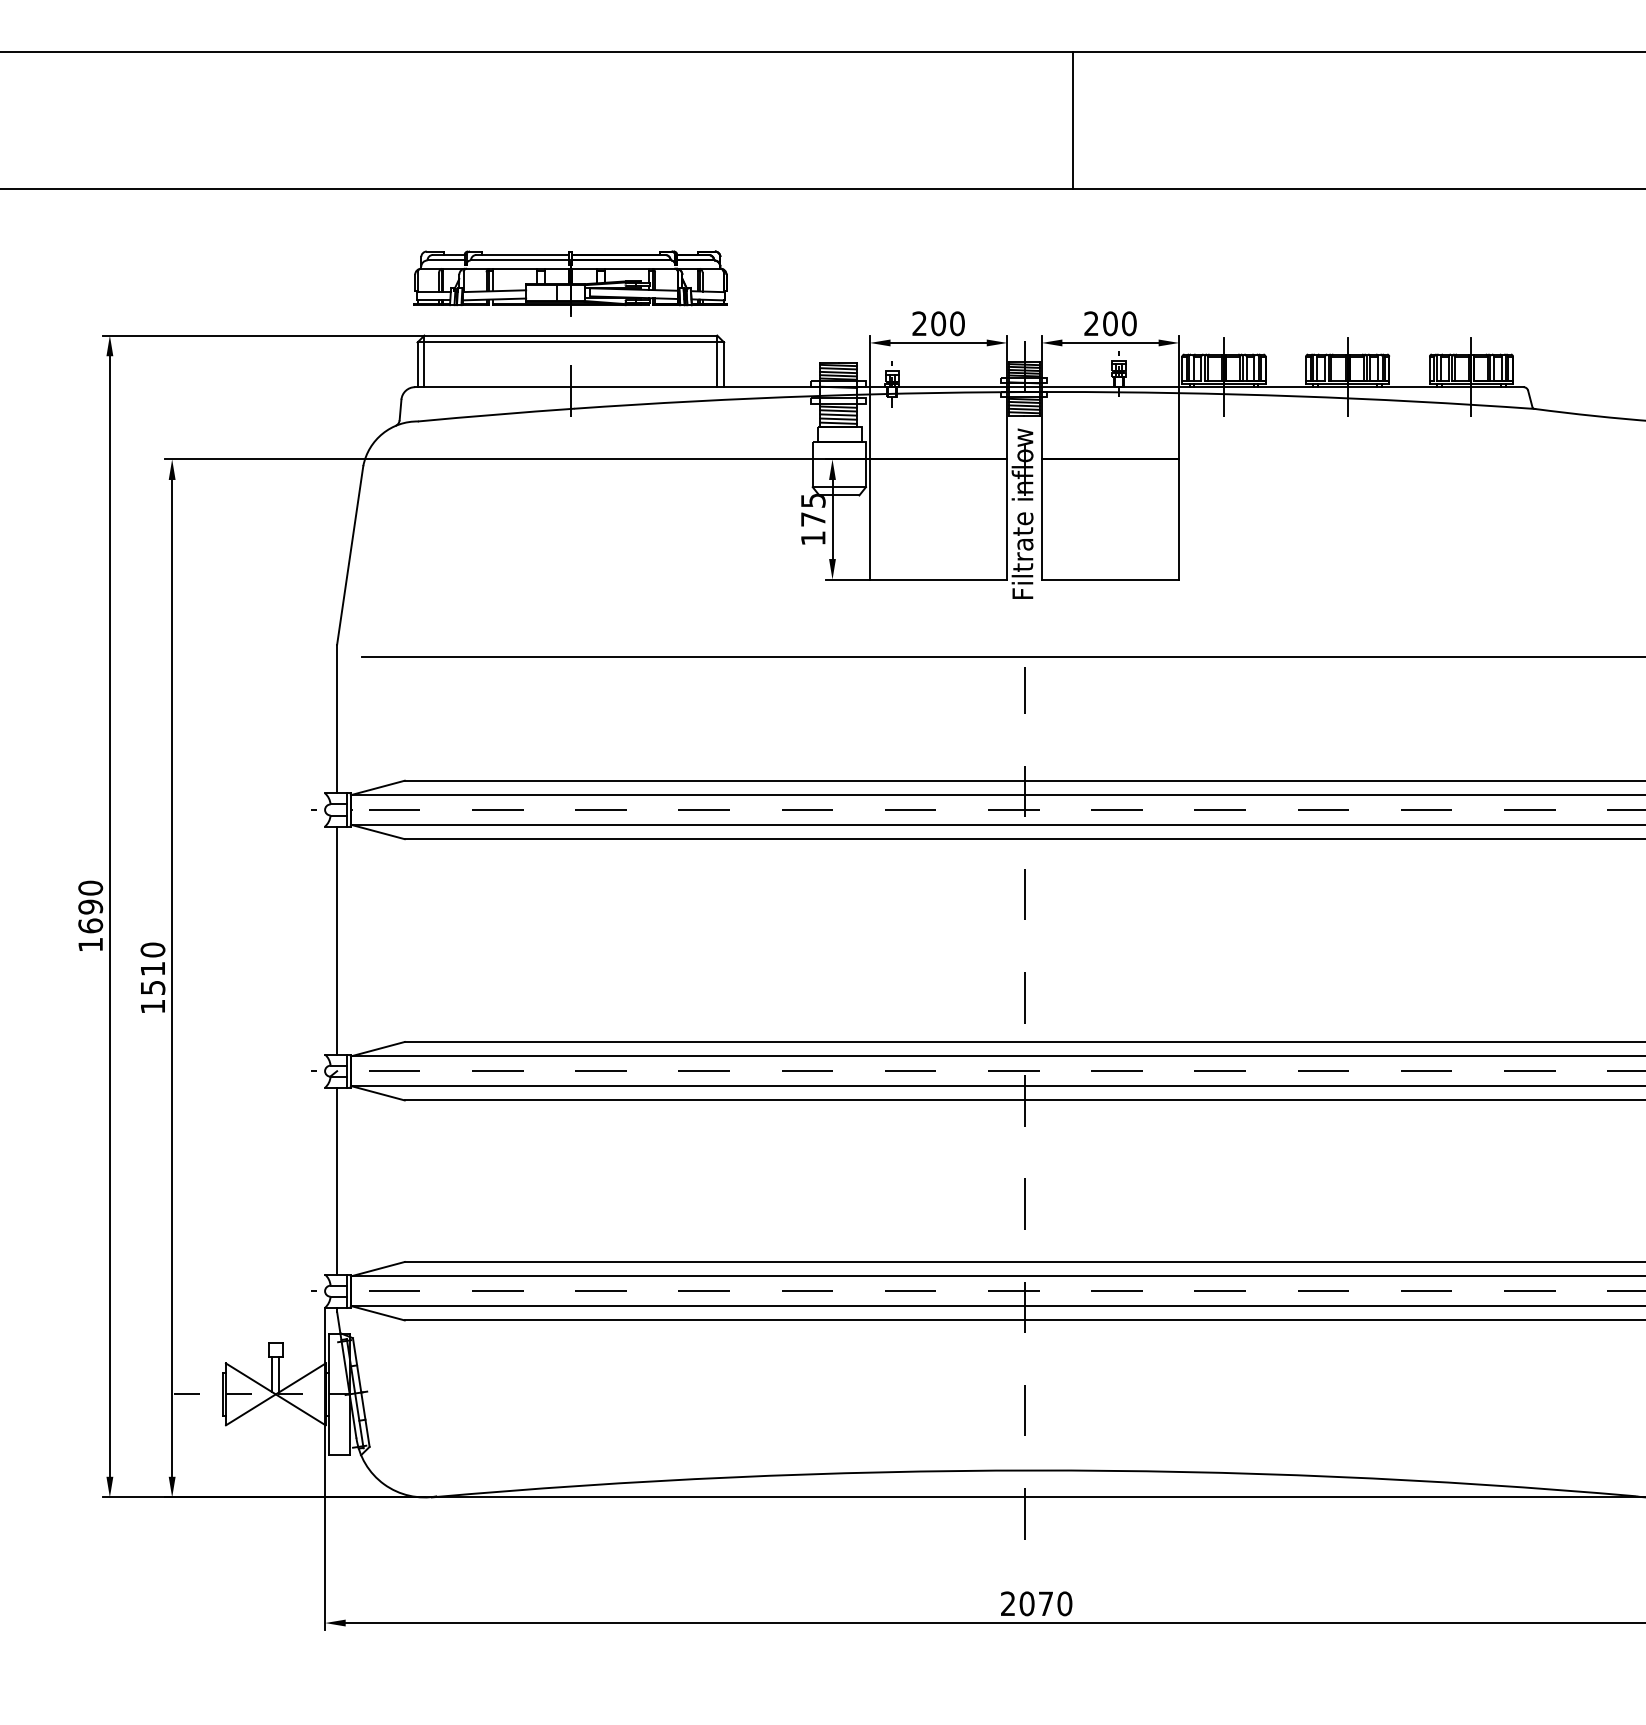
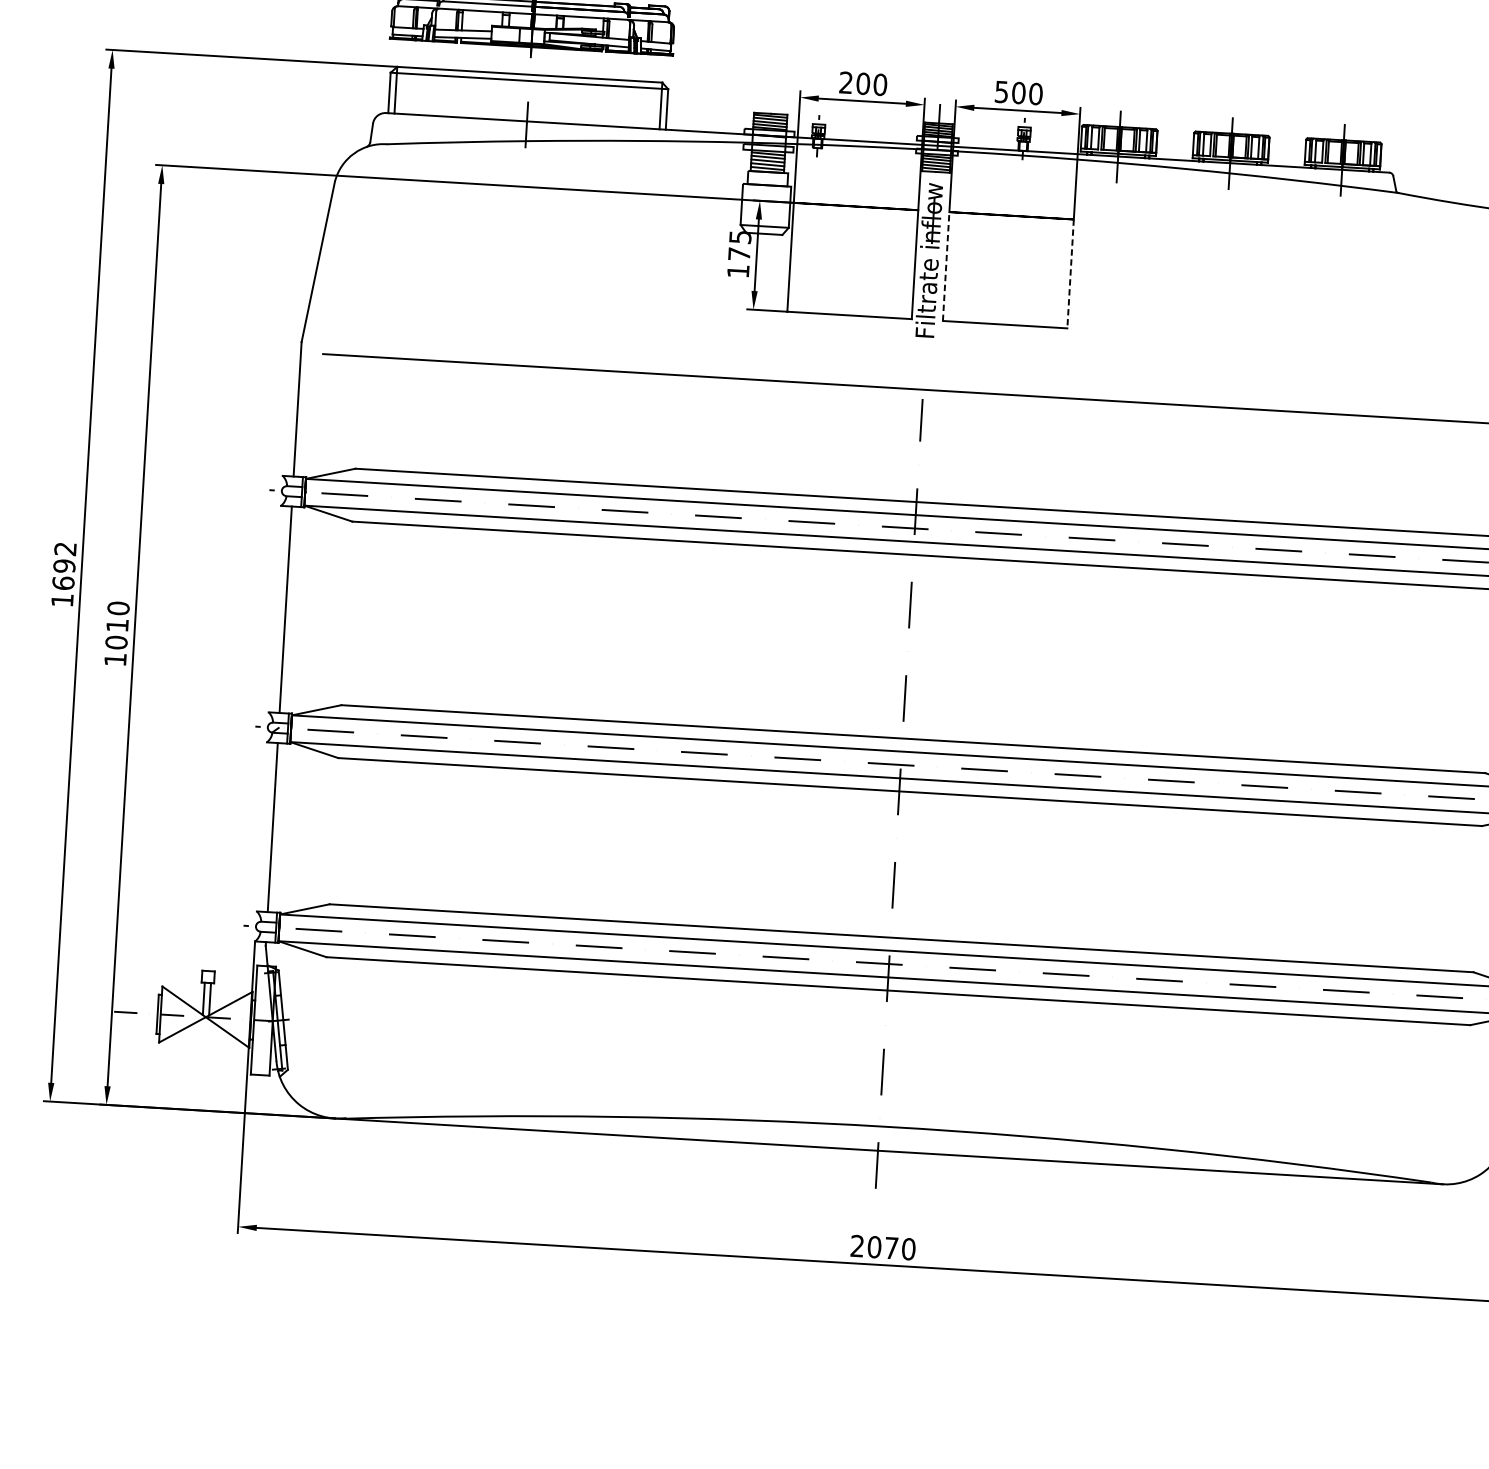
text: (1091, 323) -> (1001, 91), 200 -> 500
line: (1041, 519) -> (945, 266), solid -> dashed
line: (1179, 520) -> (1070, 274), solid -> dashed
text: (90, 887) -> (65, 548), 1690 -> 1692
text: (152, 987) -> (116, 642), 1510 -> 1010

